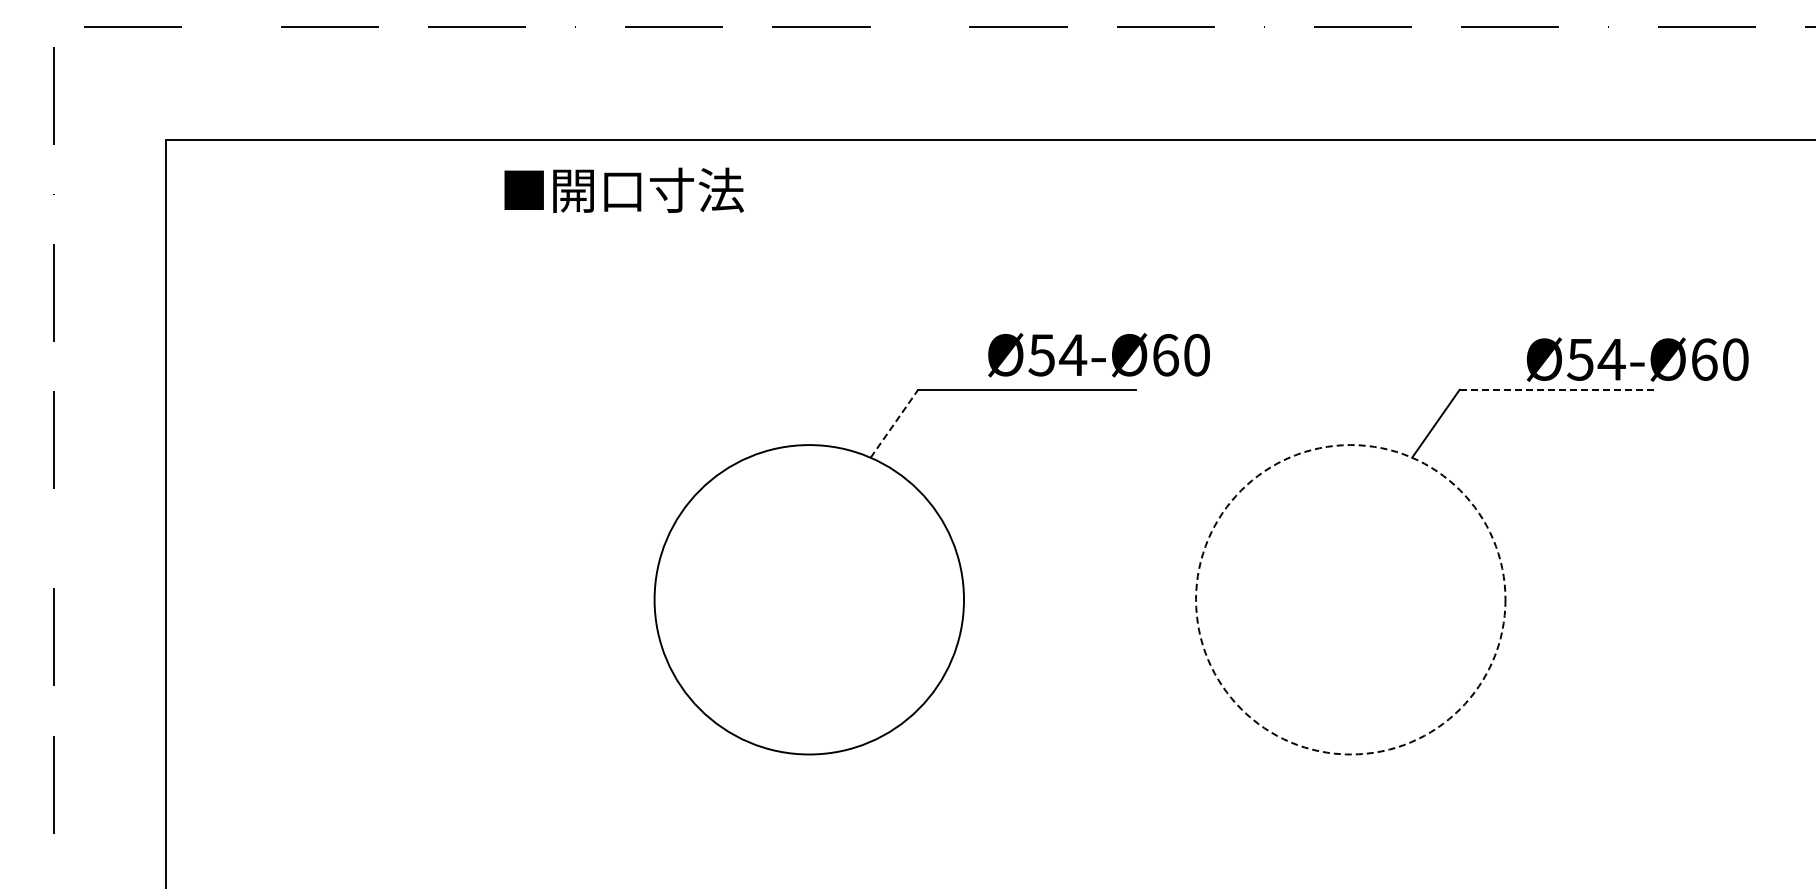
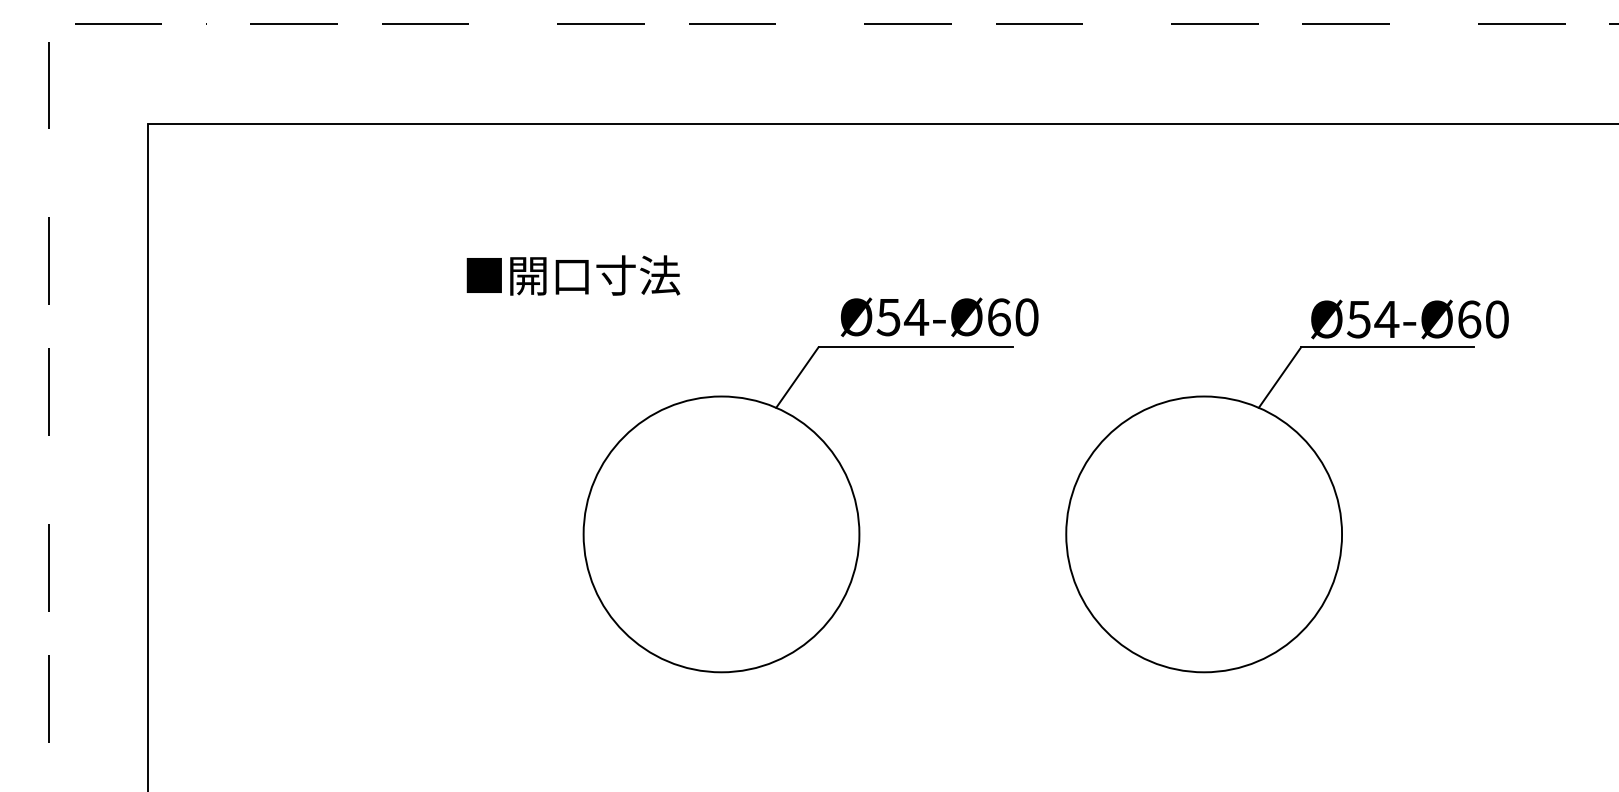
text: (623, 189) -> (572, 274), moved
text: (1098, 355) -> (939, 317), moved
text: (1637, 359) -> (1409, 319), moved
line: (1556, 389) -> (1387, 346), dashed -> solid
line: (894, 423) -> (797, 377), dashed -> solid
circle: (1350, 599) -> (1203, 534), dashed -> solid

